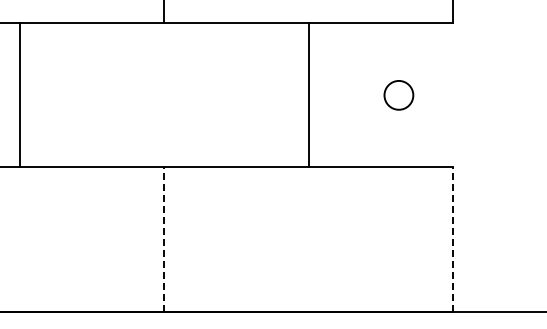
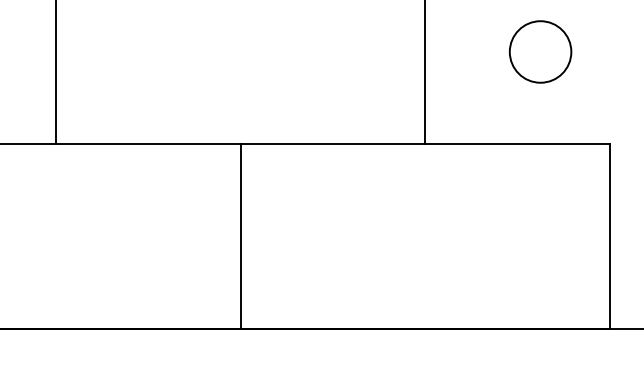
circle: (398, 95) -> (540, 52), size x1.67
line: (164, 239) -> (240, 236), dashed -> solid
line: (452, 239) -> (609, 236), dashed -> solid

